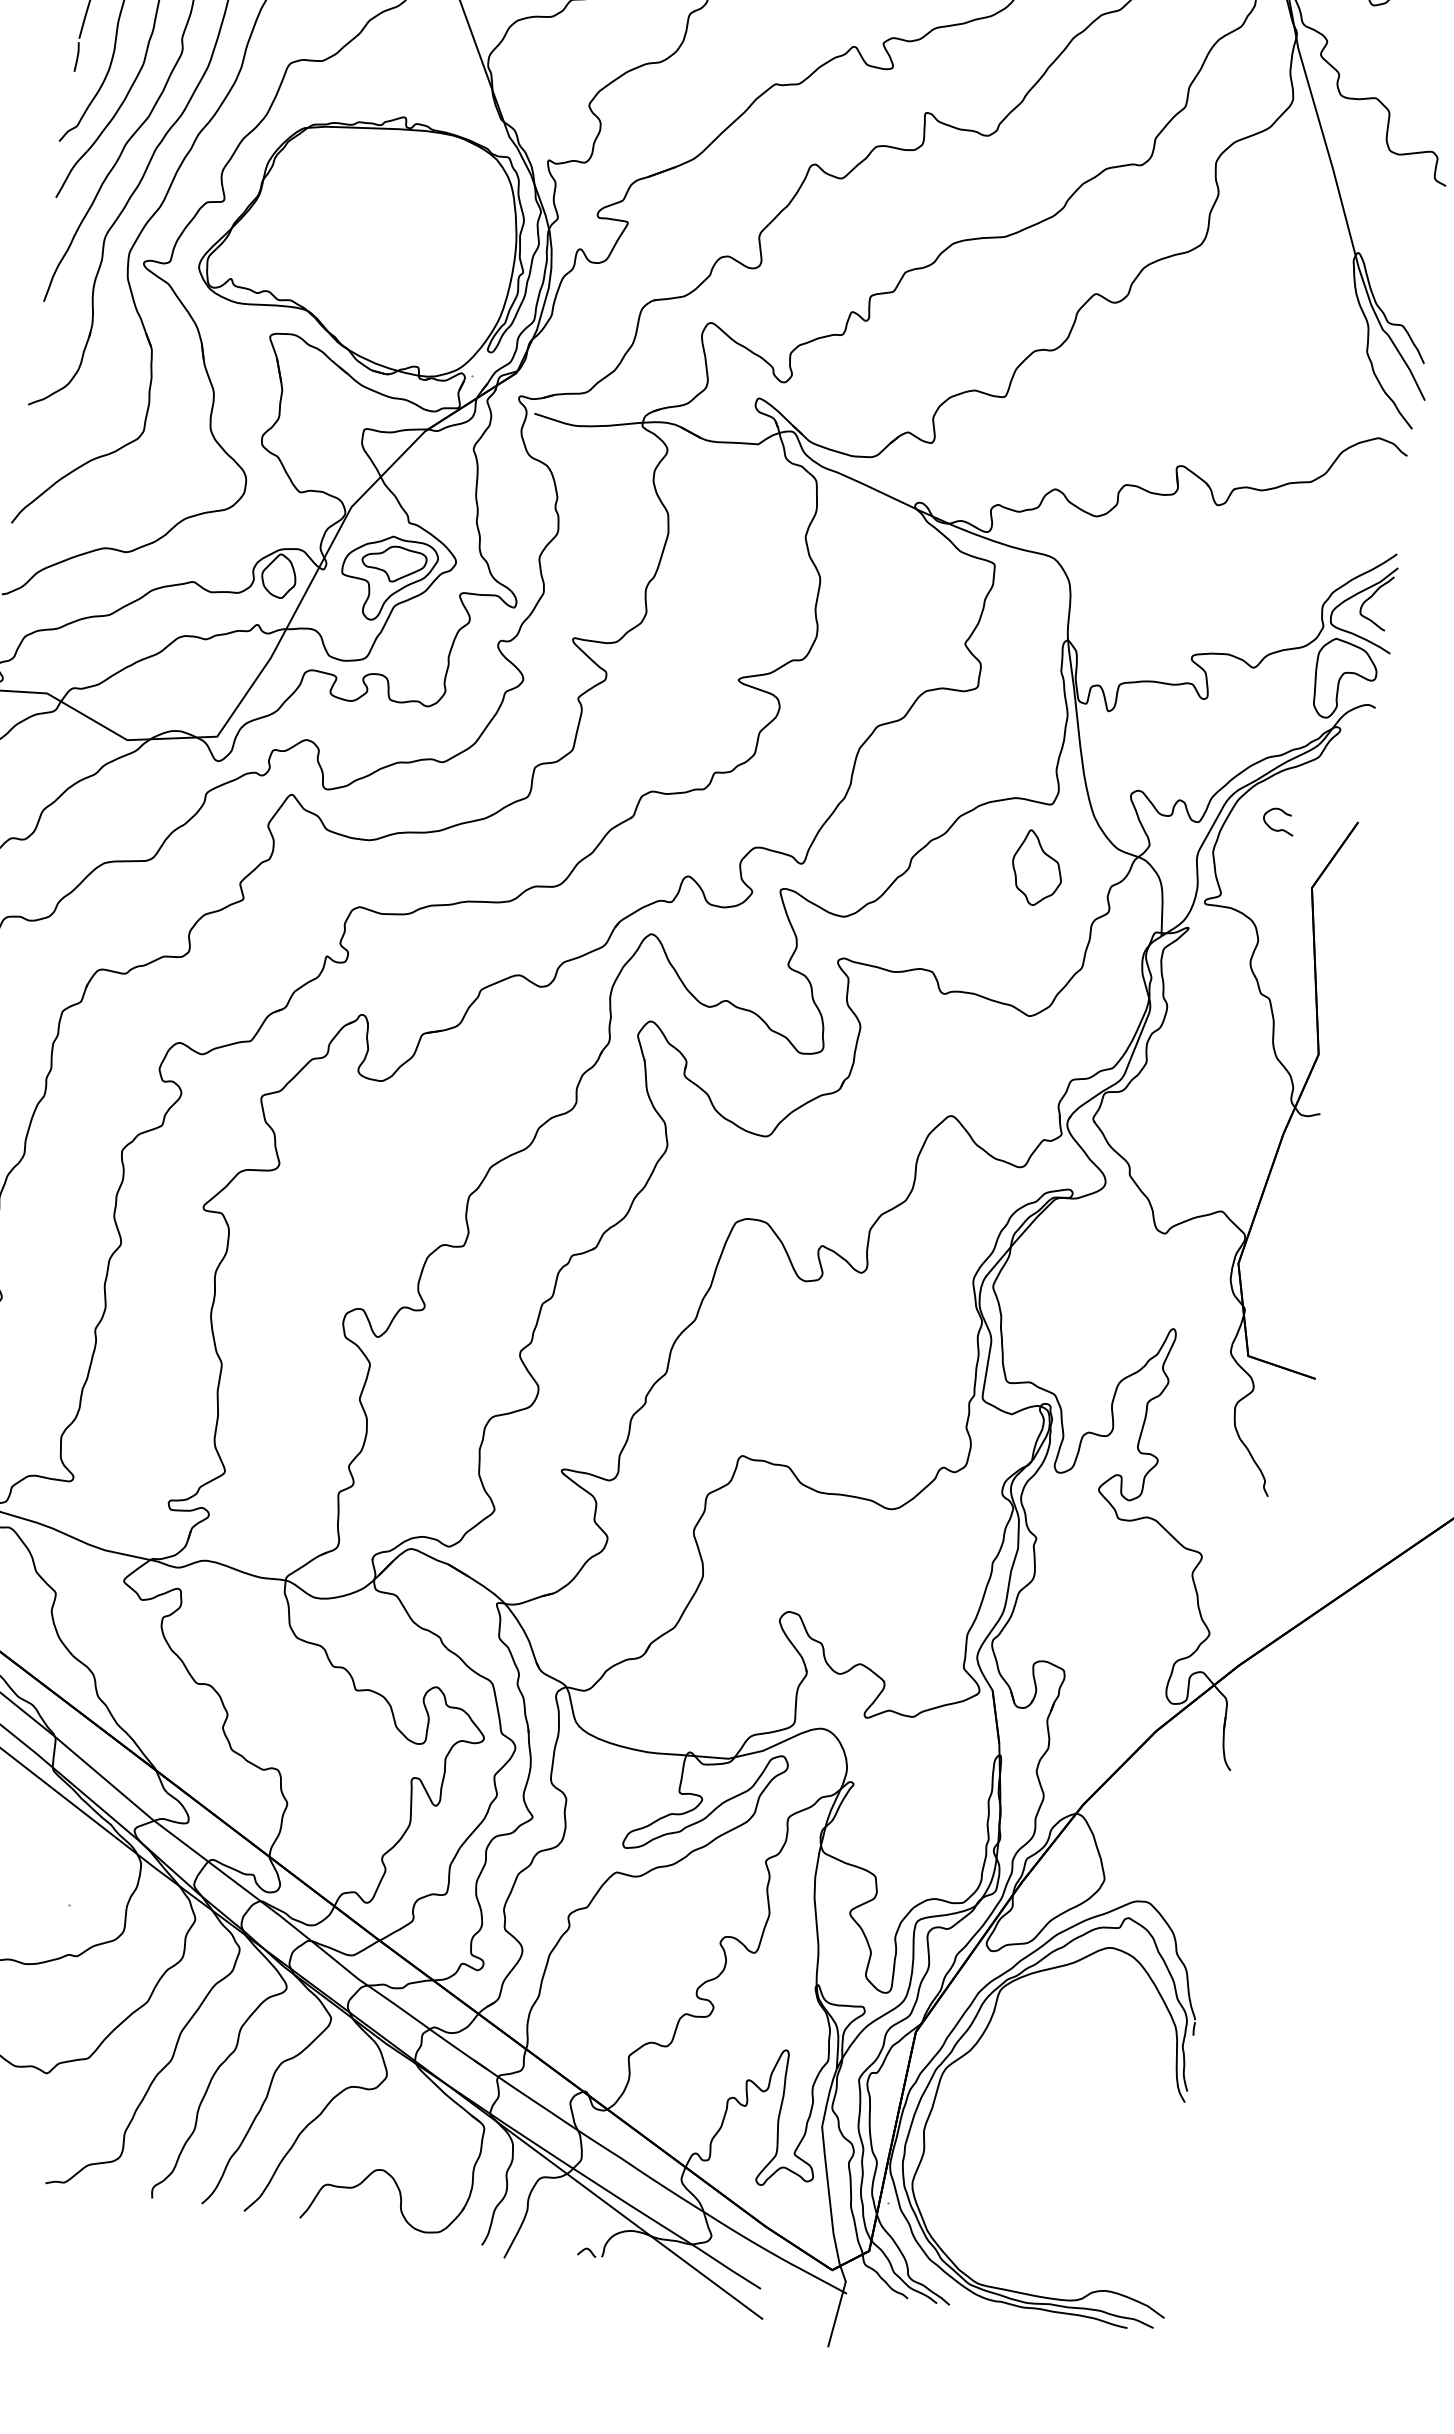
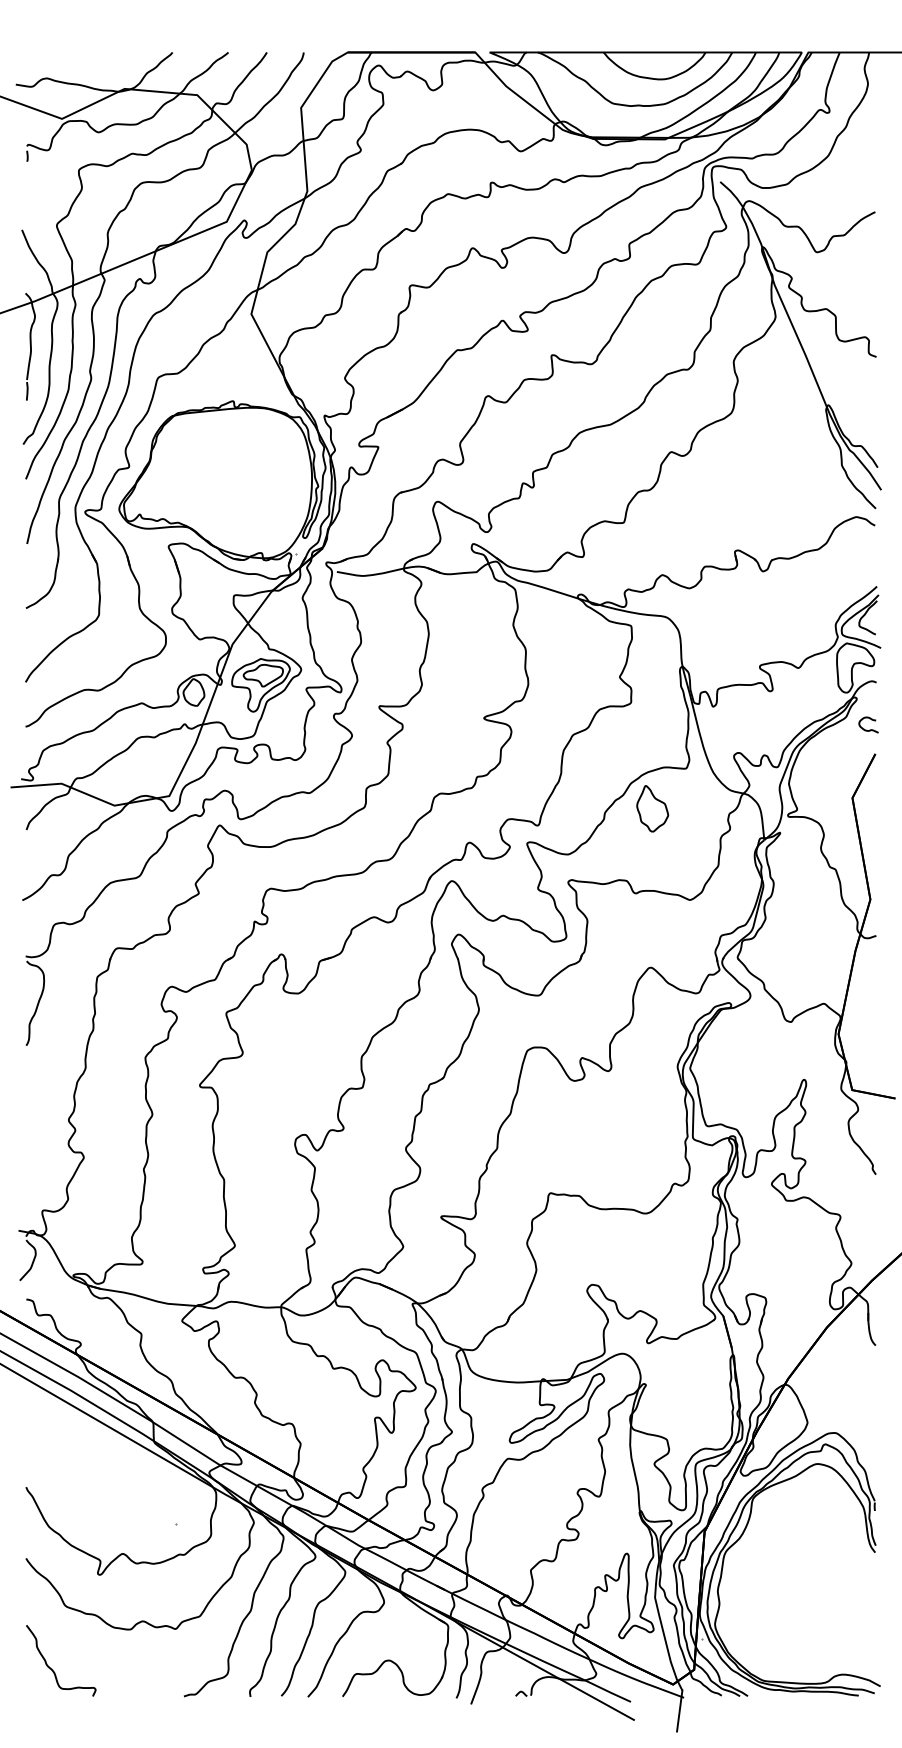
curve: (1284, 814) -> (871, 720), moved
part: (1037, 867) -> (652, 808), moved

